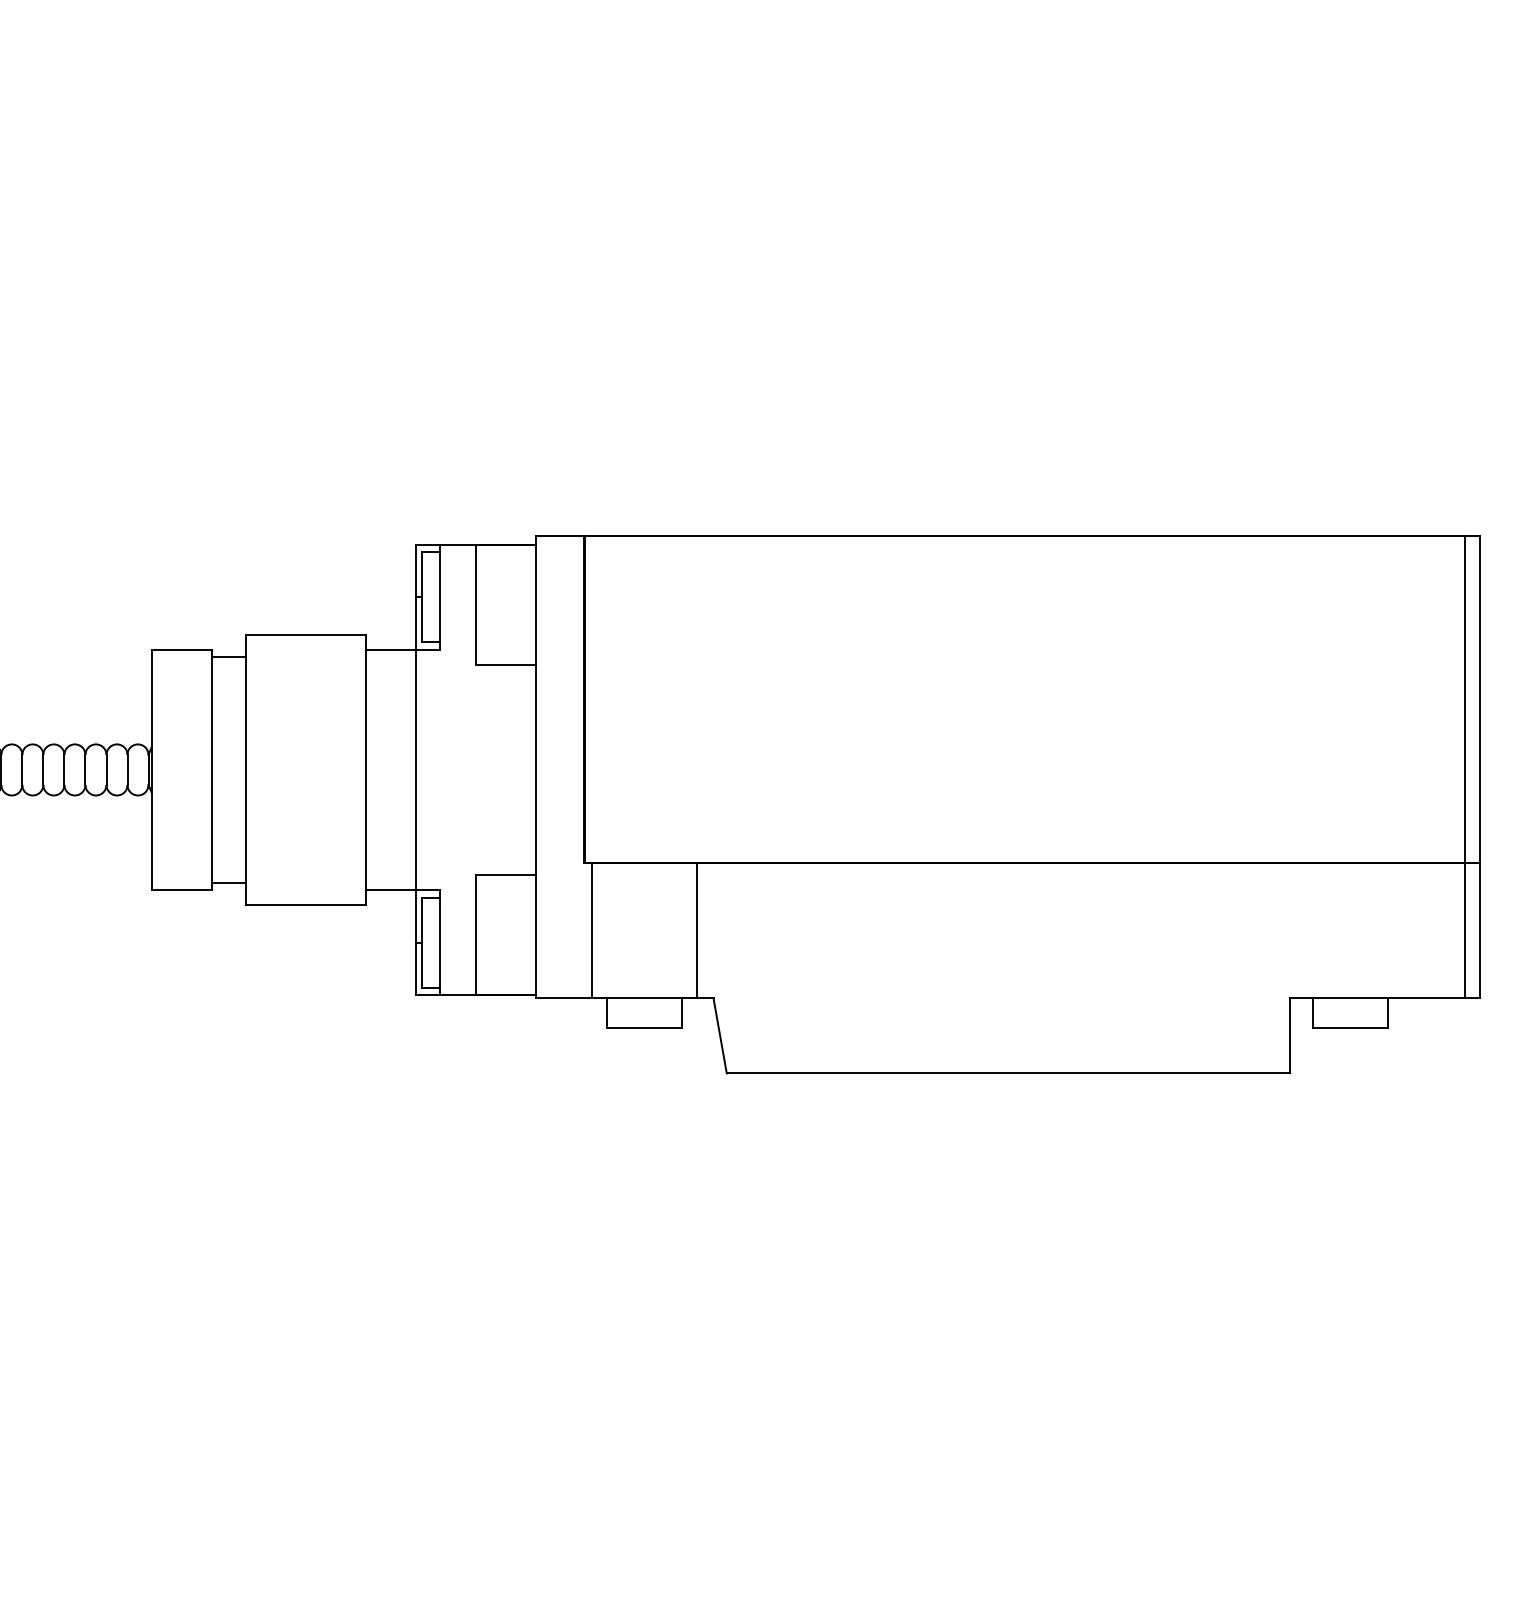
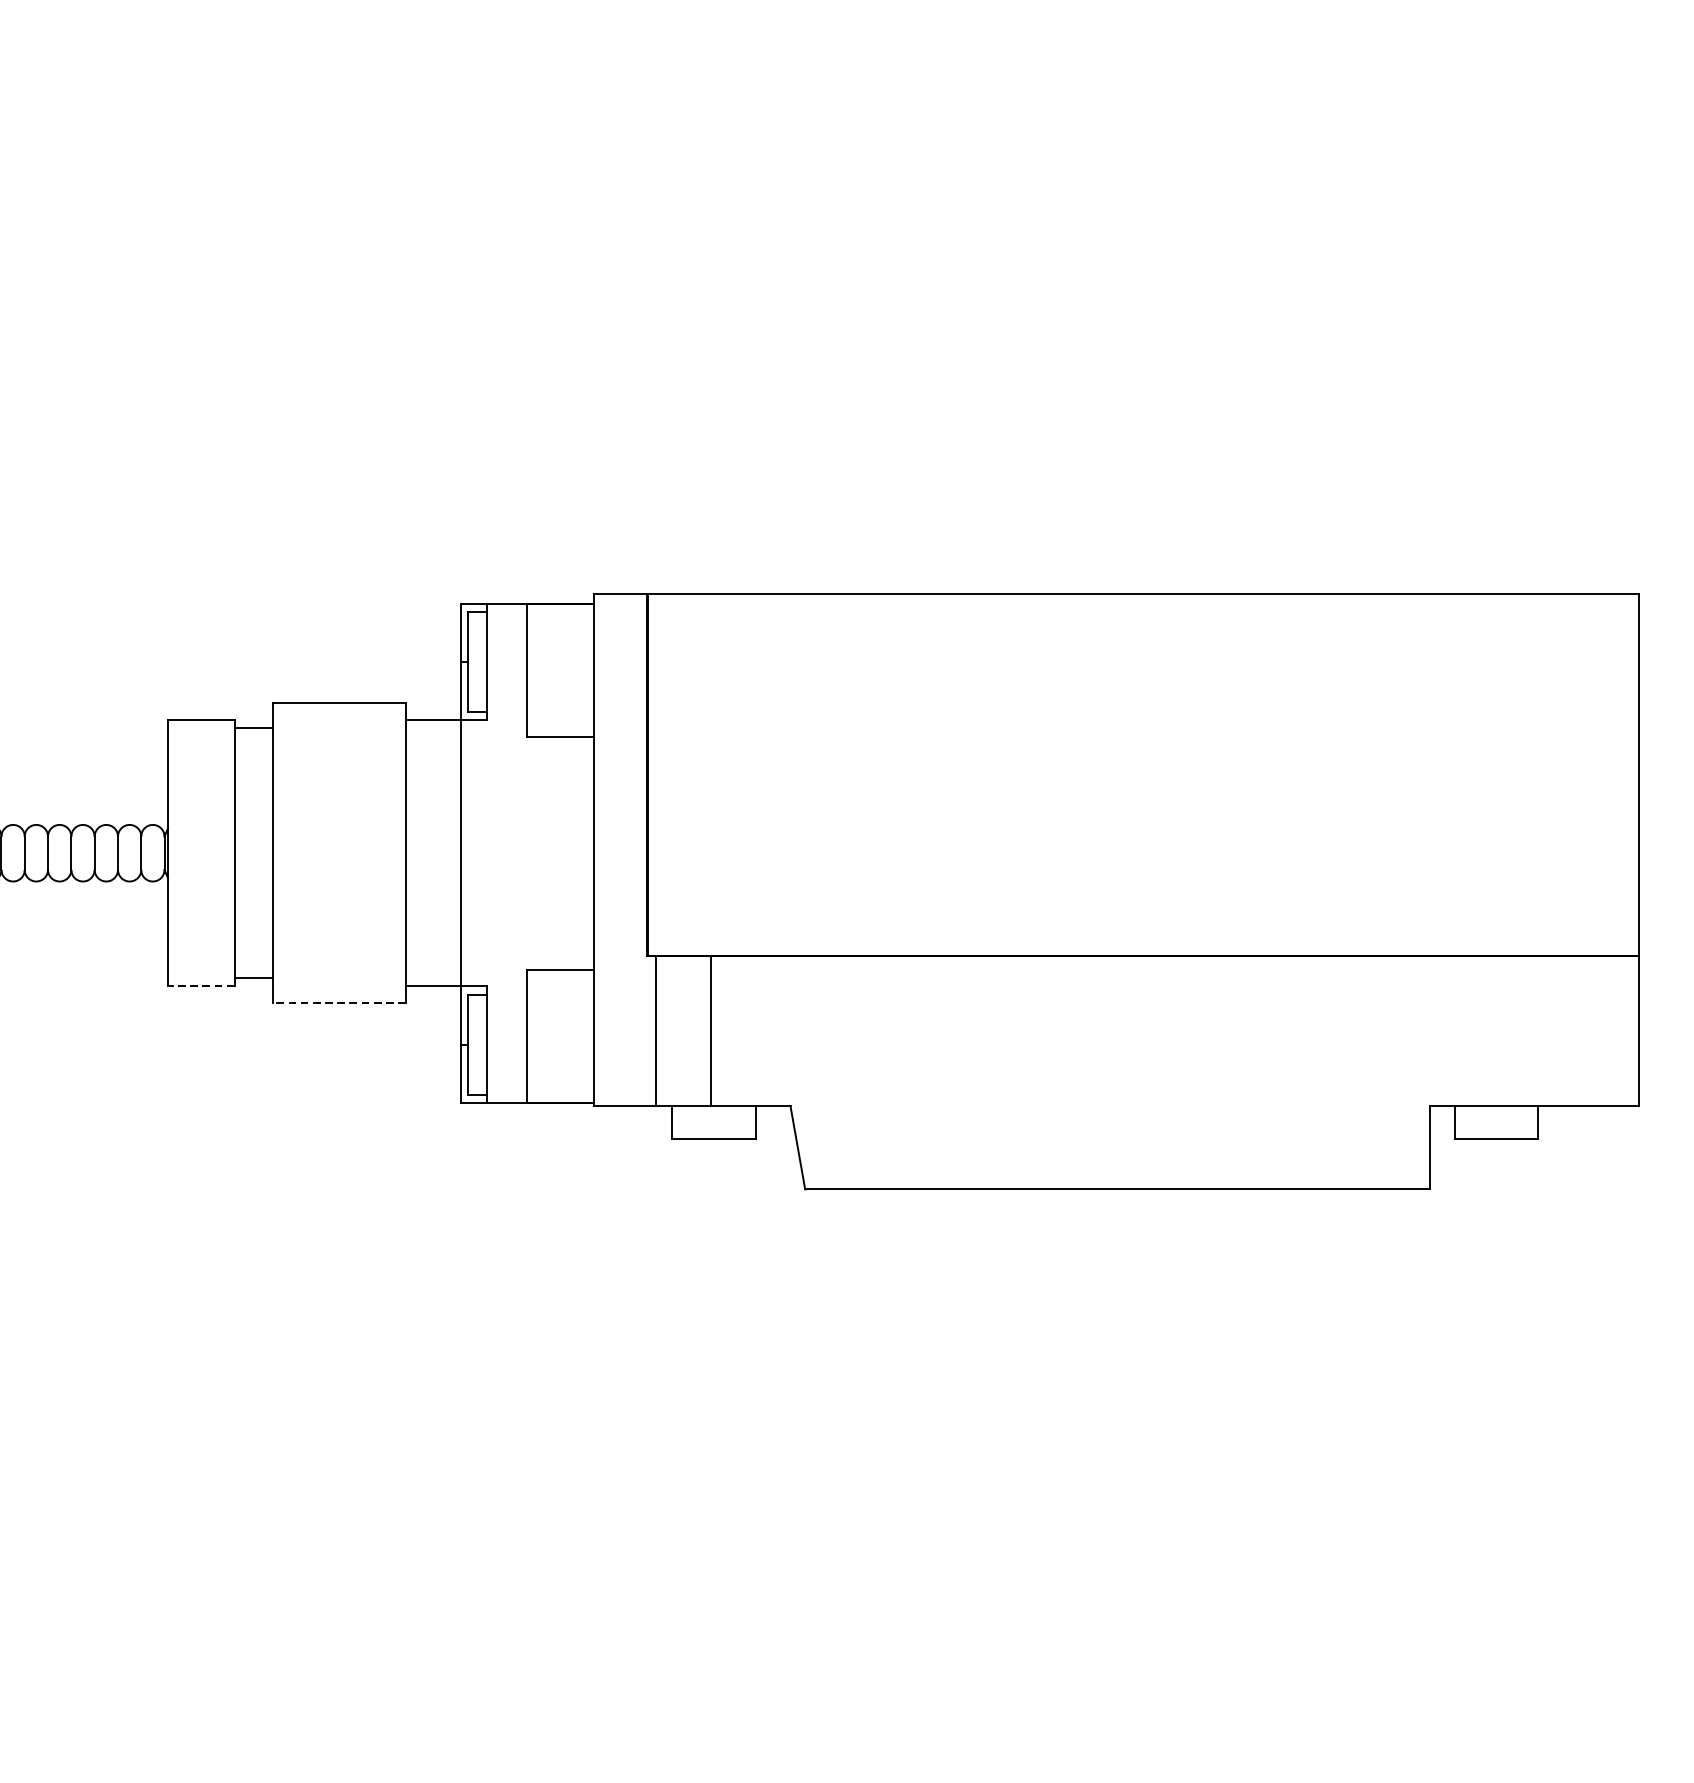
line: (1464, 766) -> (1622, 849), removed
line: (181, 890) -> (201, 986), solid -> dashed
line: (305, 905) -> (338, 1003), solid -> dashed
line: (696, 930) -> (710, 1031), moved

